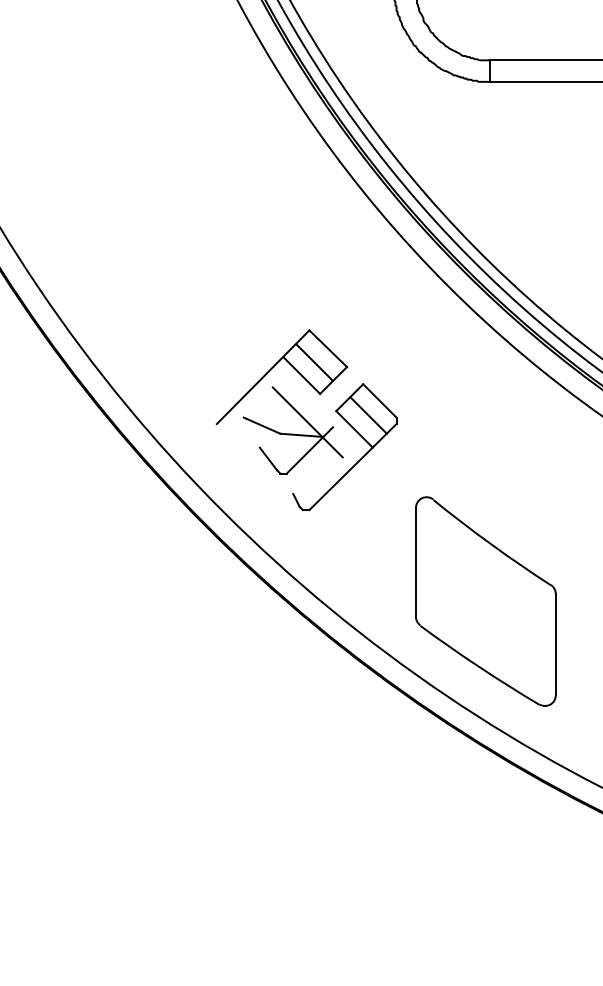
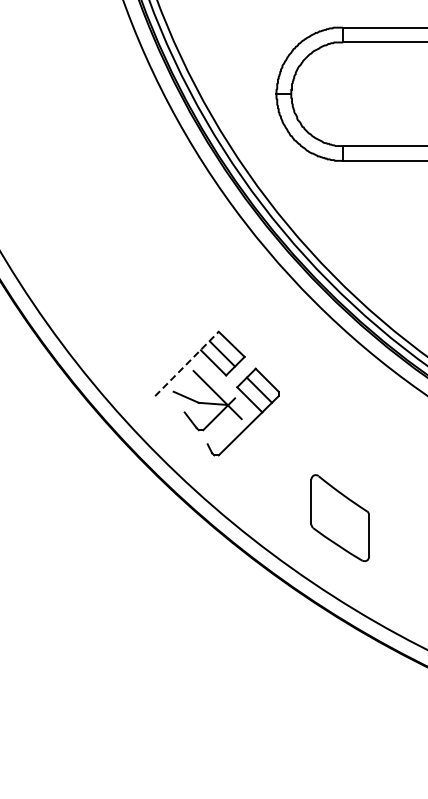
line: (263, 376) -> (187, 363), solid -> dashed
part: (486, 600) -> (340, 517), size x0.6

